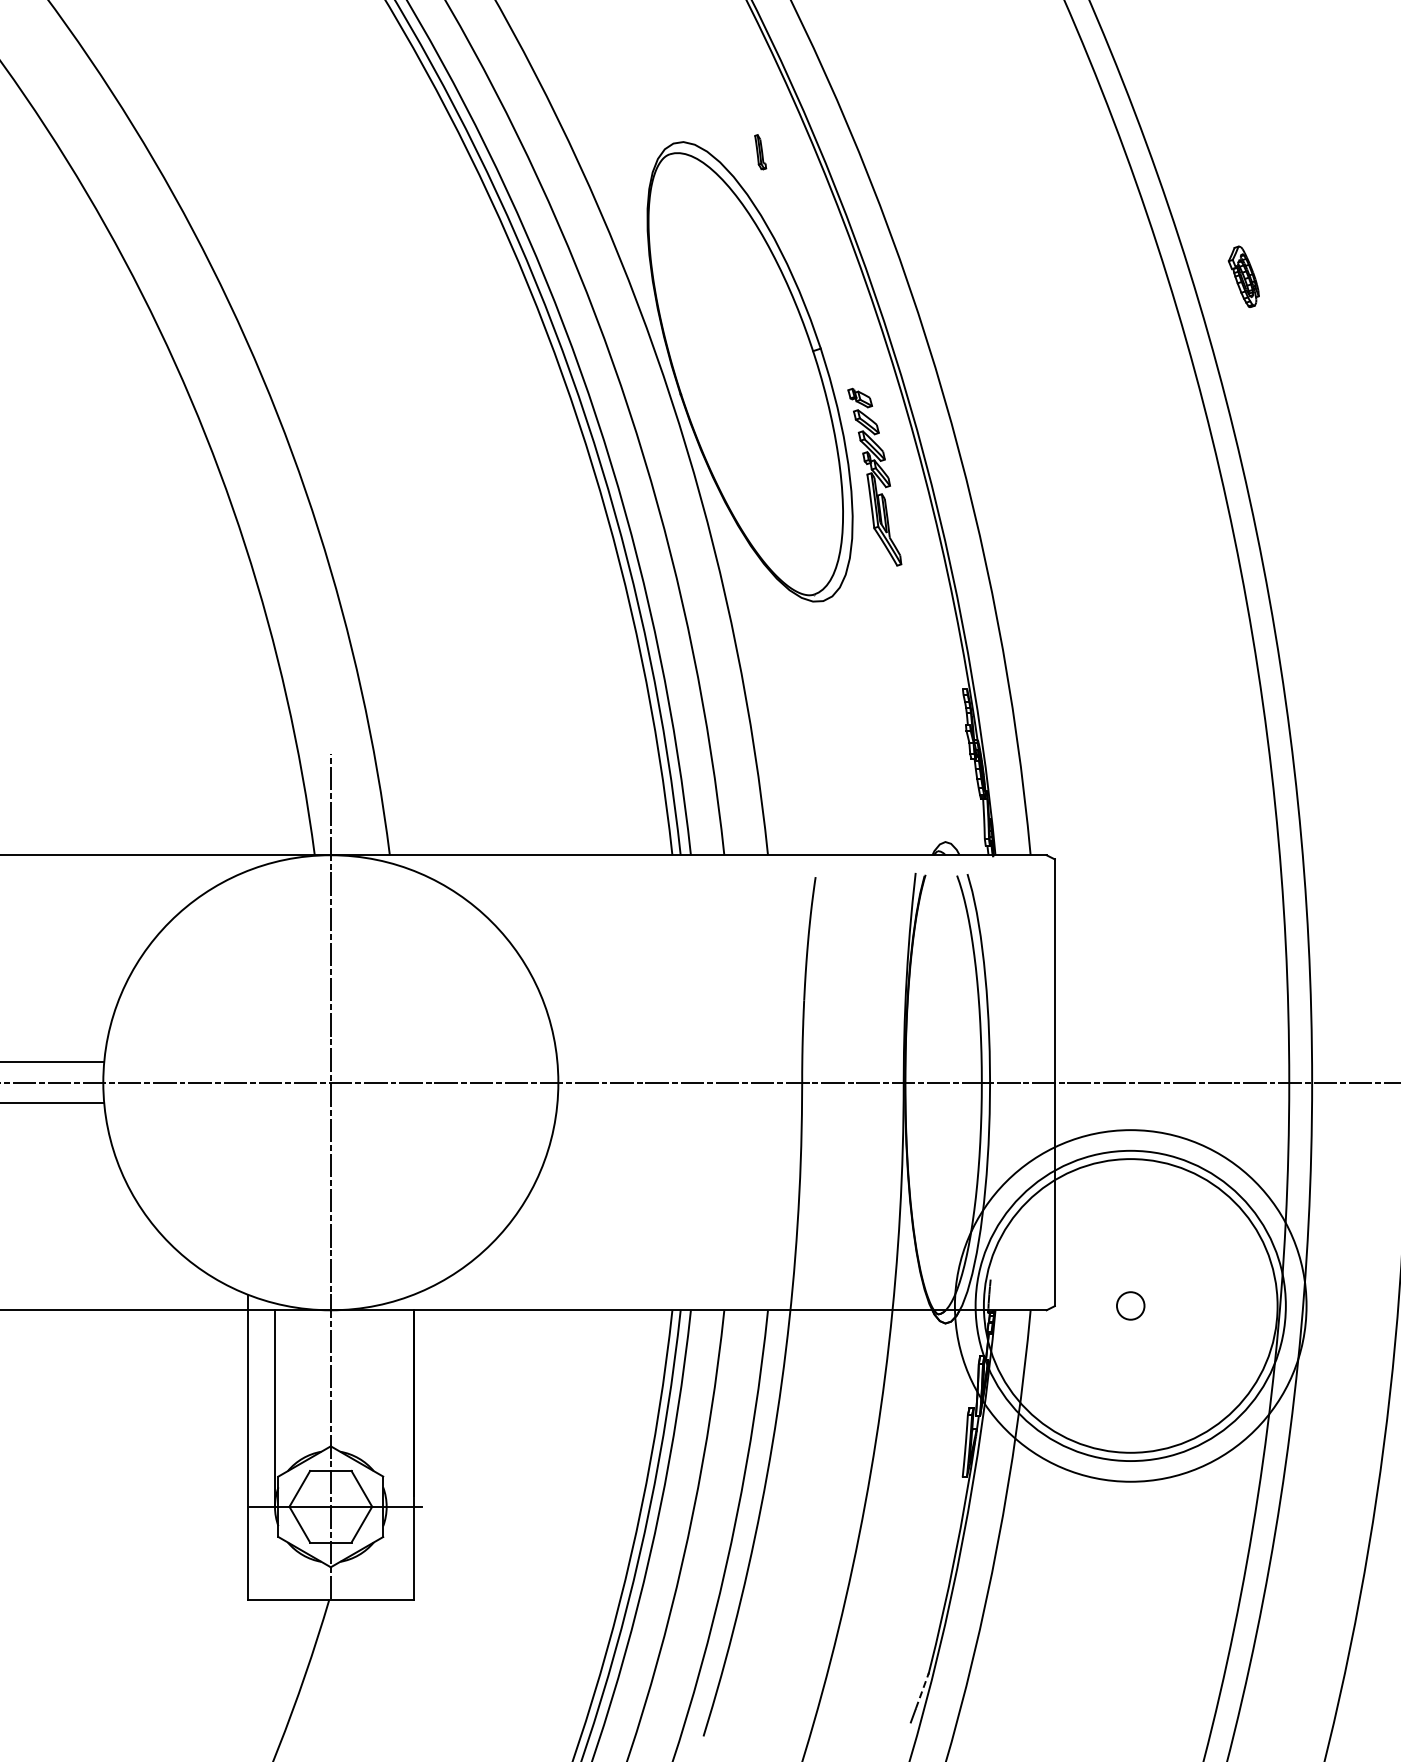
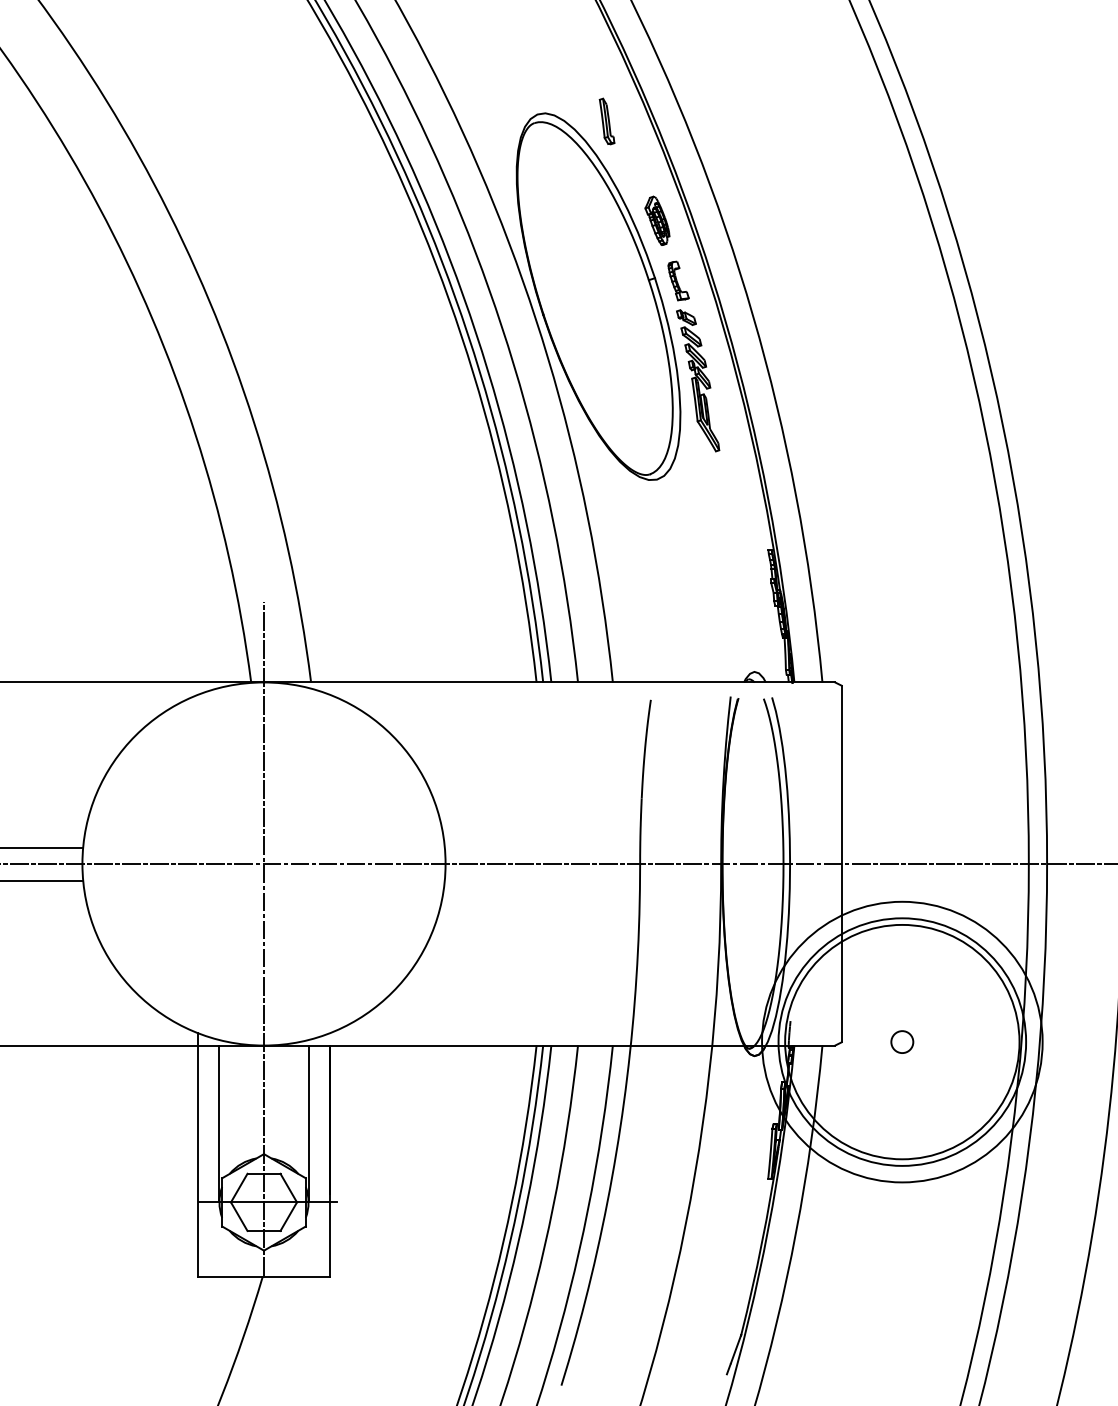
part: (760, 151) -> (606, 120), size x1.67
part: (1243, 276) -> (657, 220), moved
part: (850, 352) -> (678, 281), added
line: (386, 1408) -> (308, 1123), added
line: (922, 1690) -> (736, 1348), dashed -> solid

